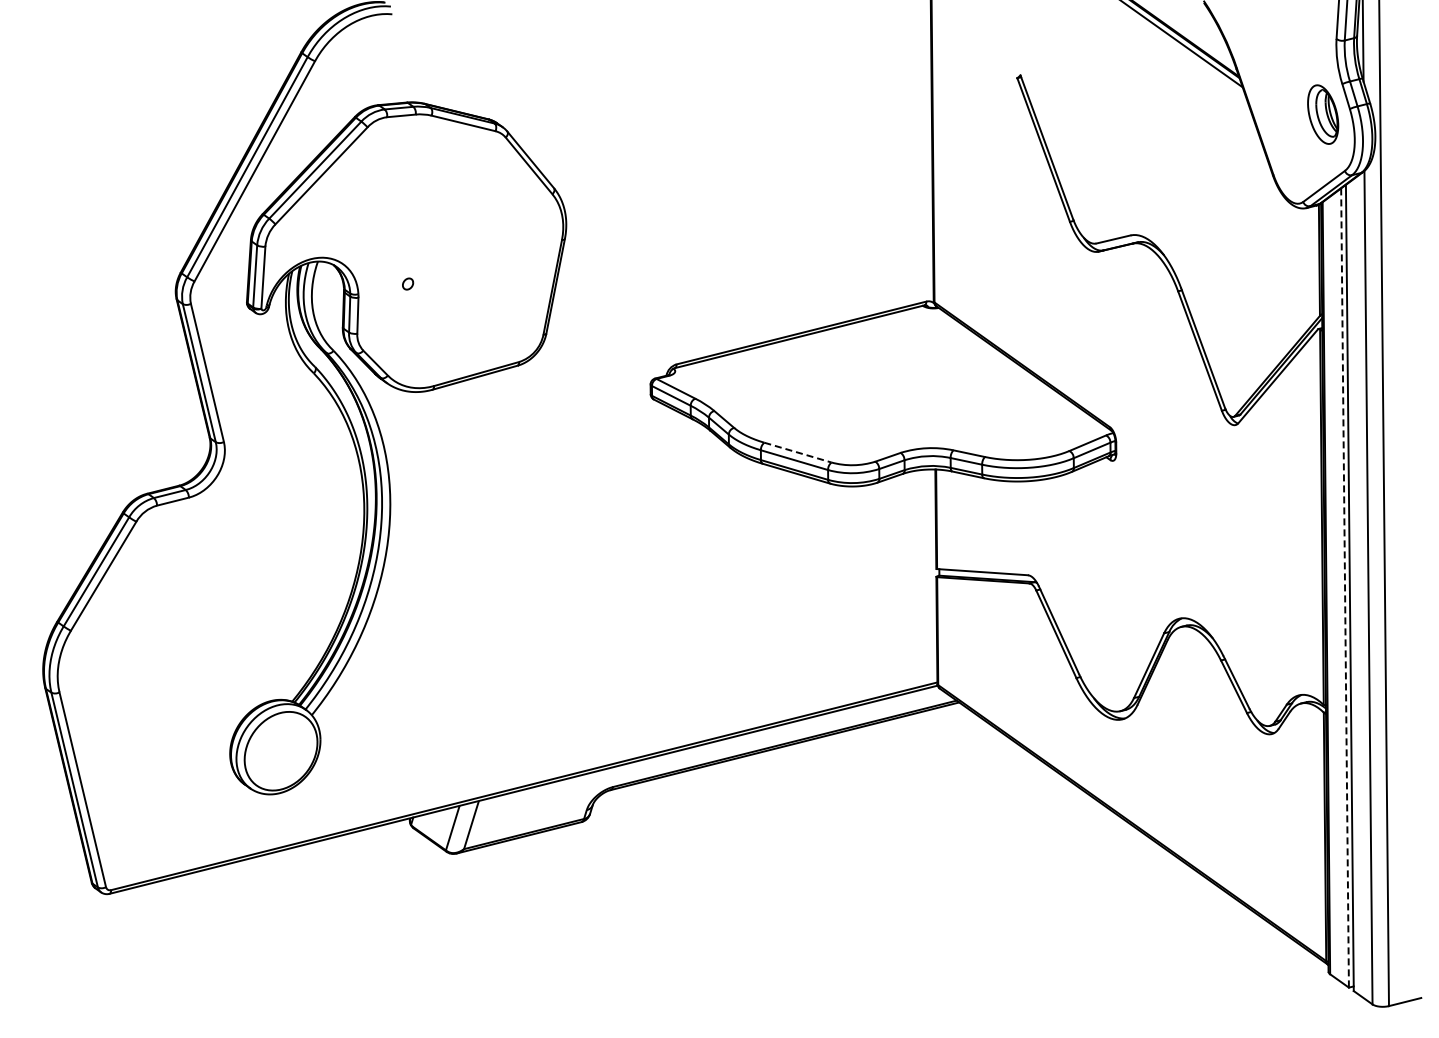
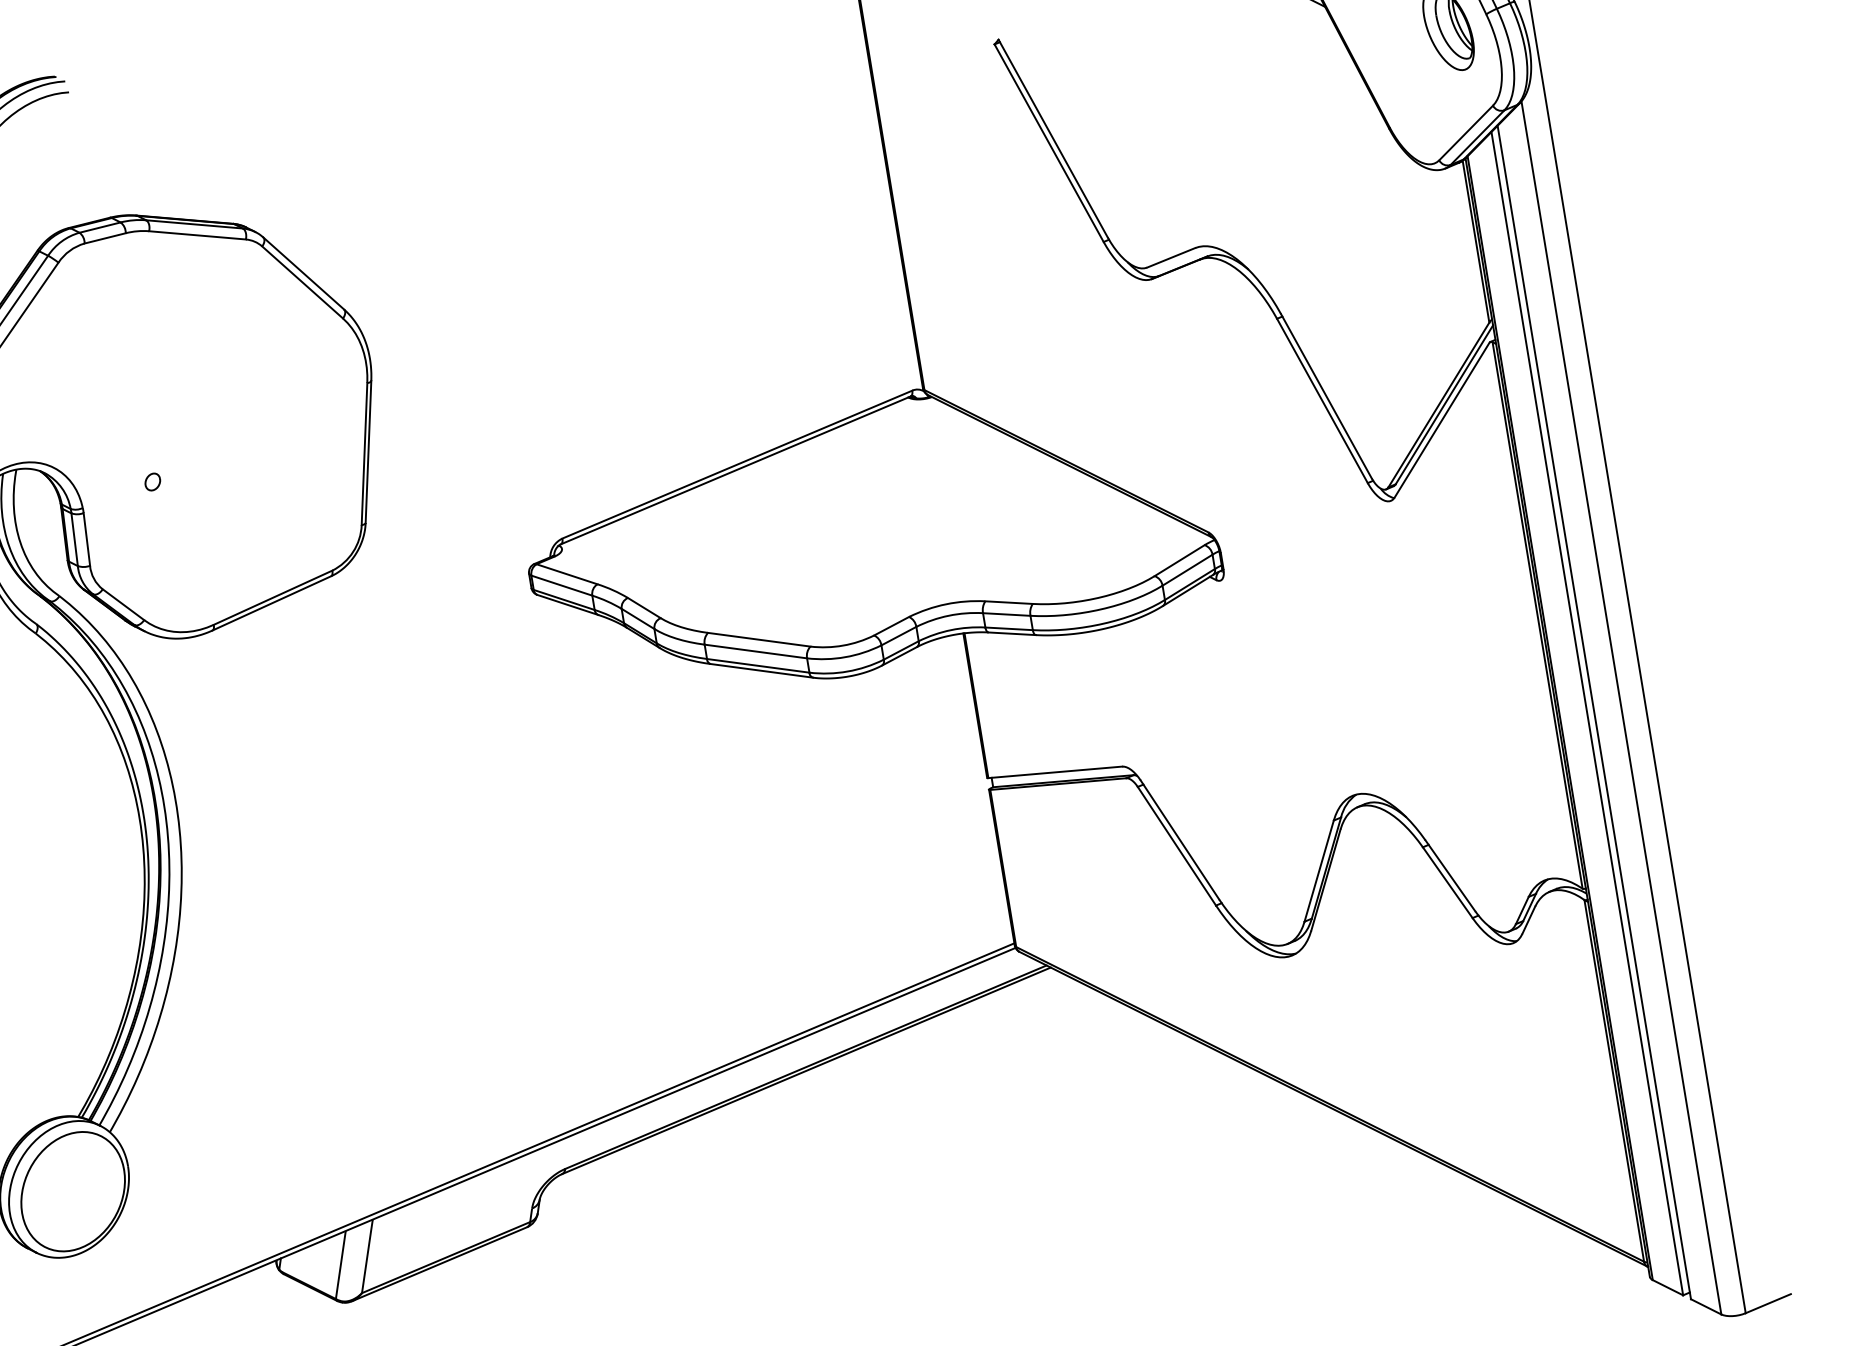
line: (798, 452) -> (760, 639), dashed -> solid
line: (1345, 588) -> (1588, 714), dashed -> solid

